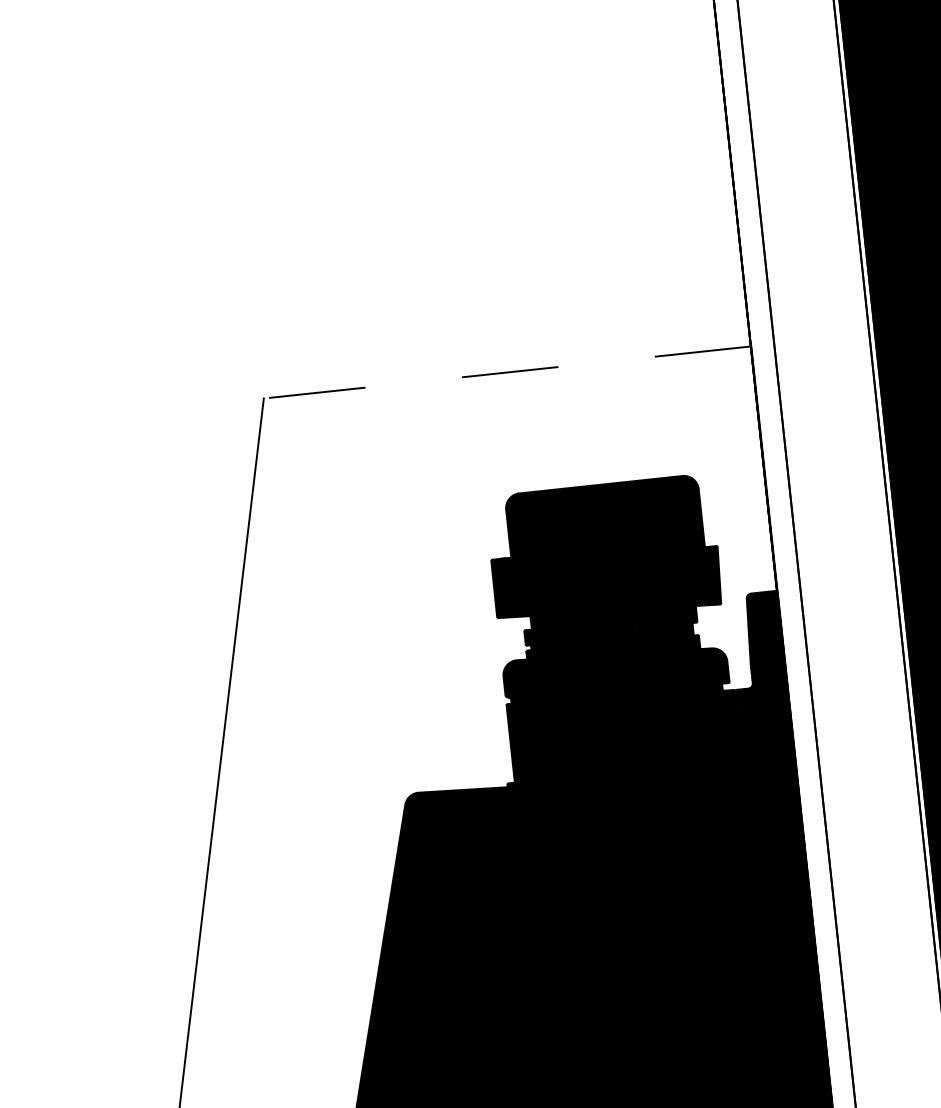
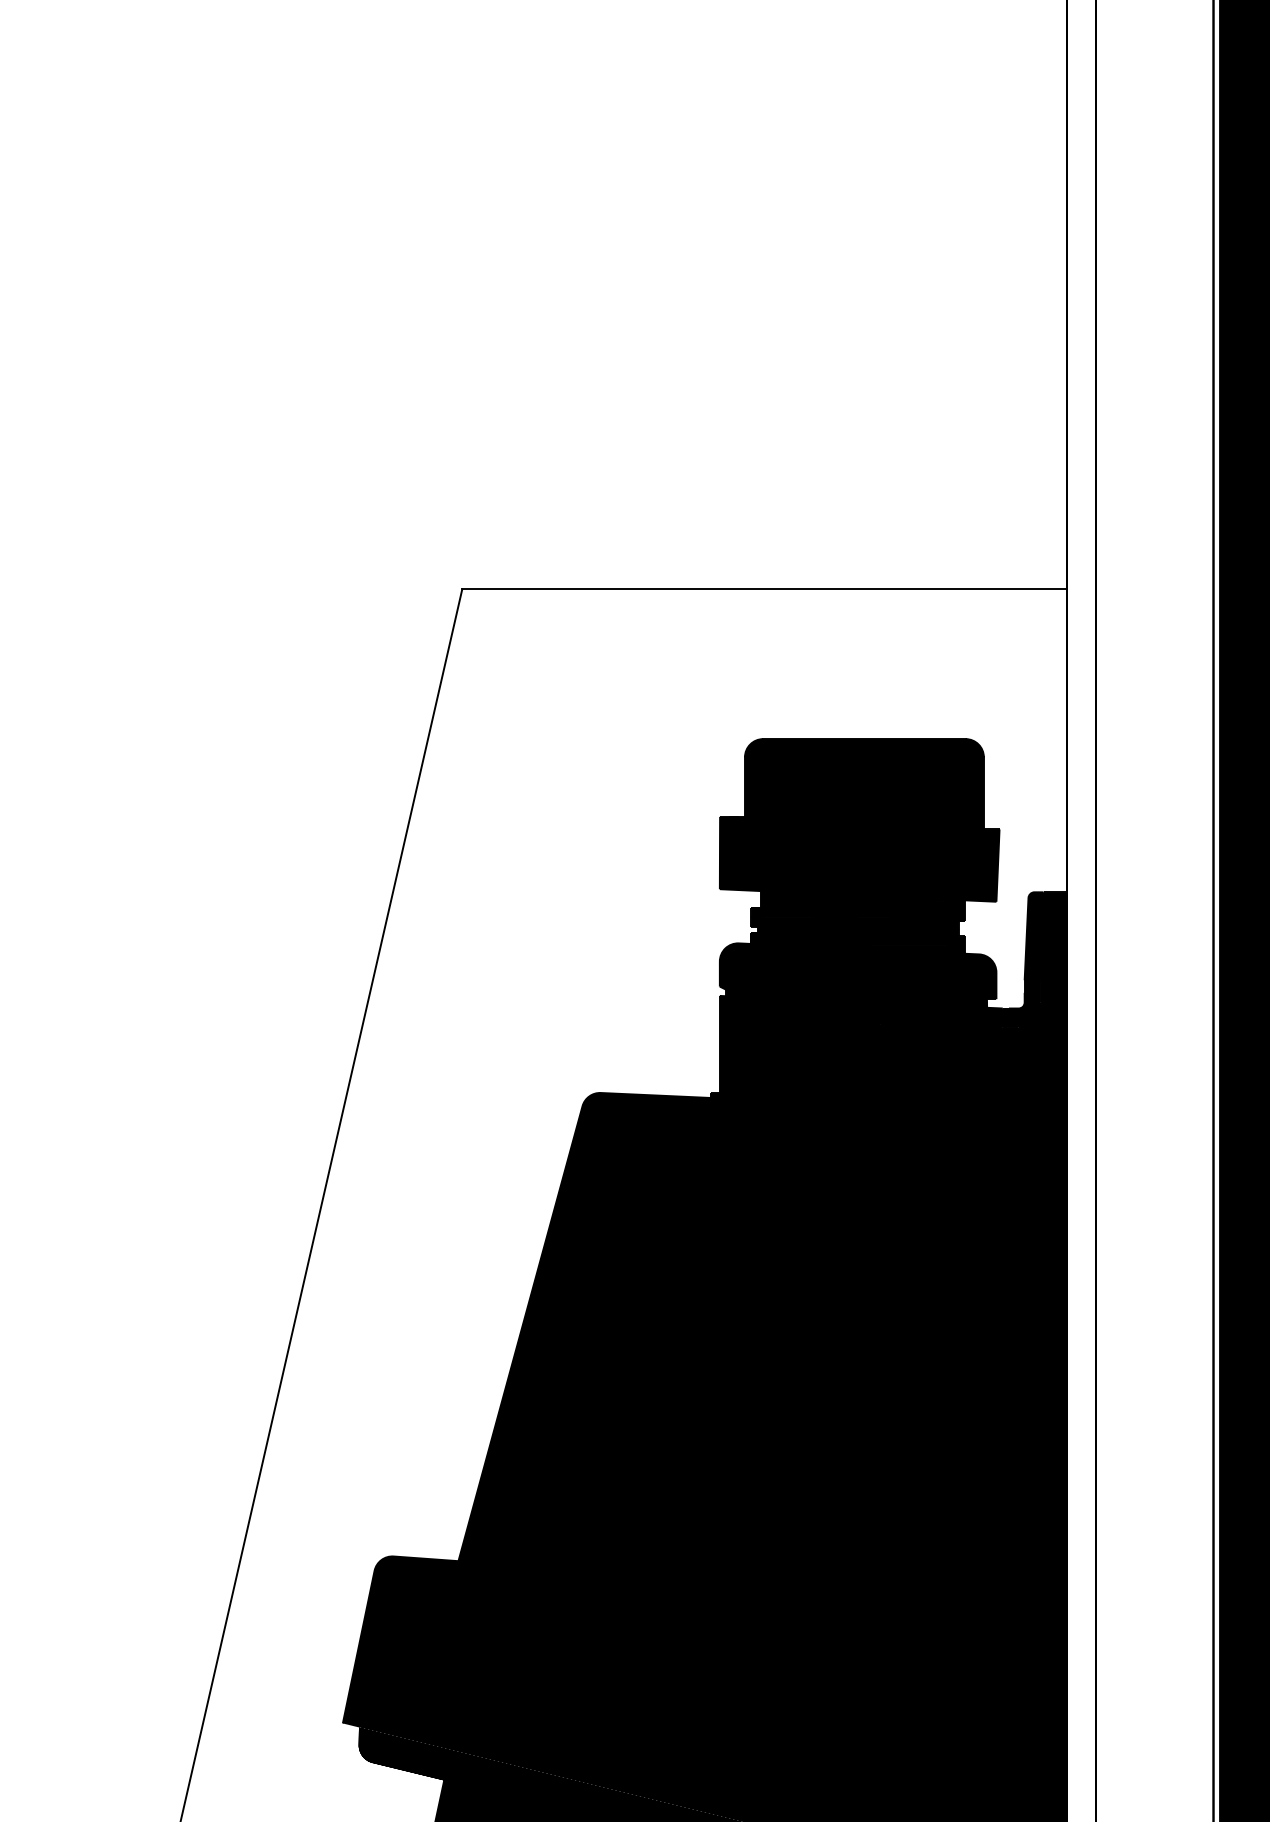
line: (507, 372) -> (764, 589), dashed -> solid

